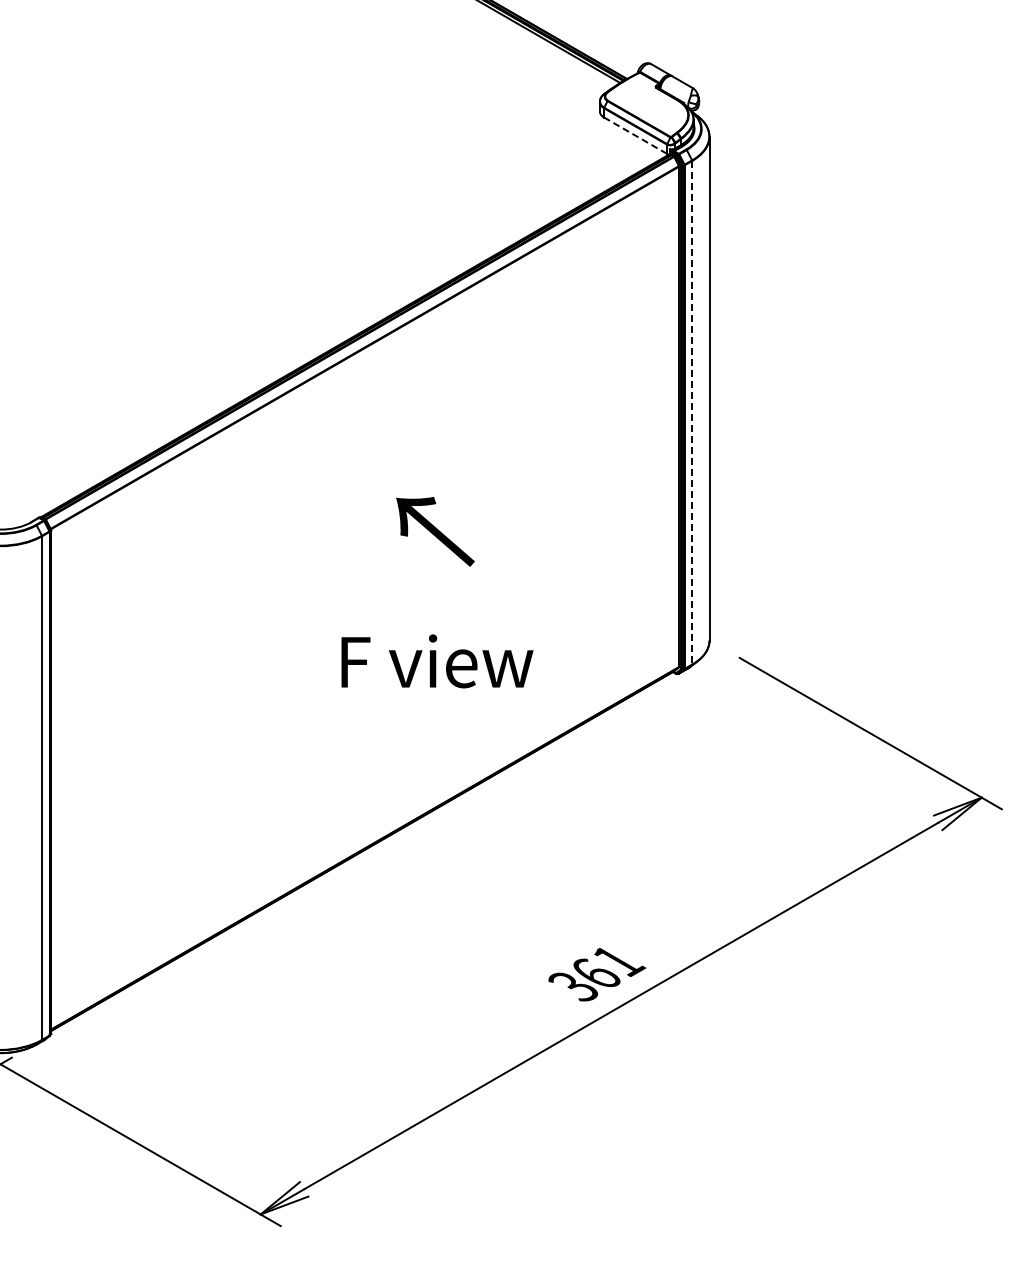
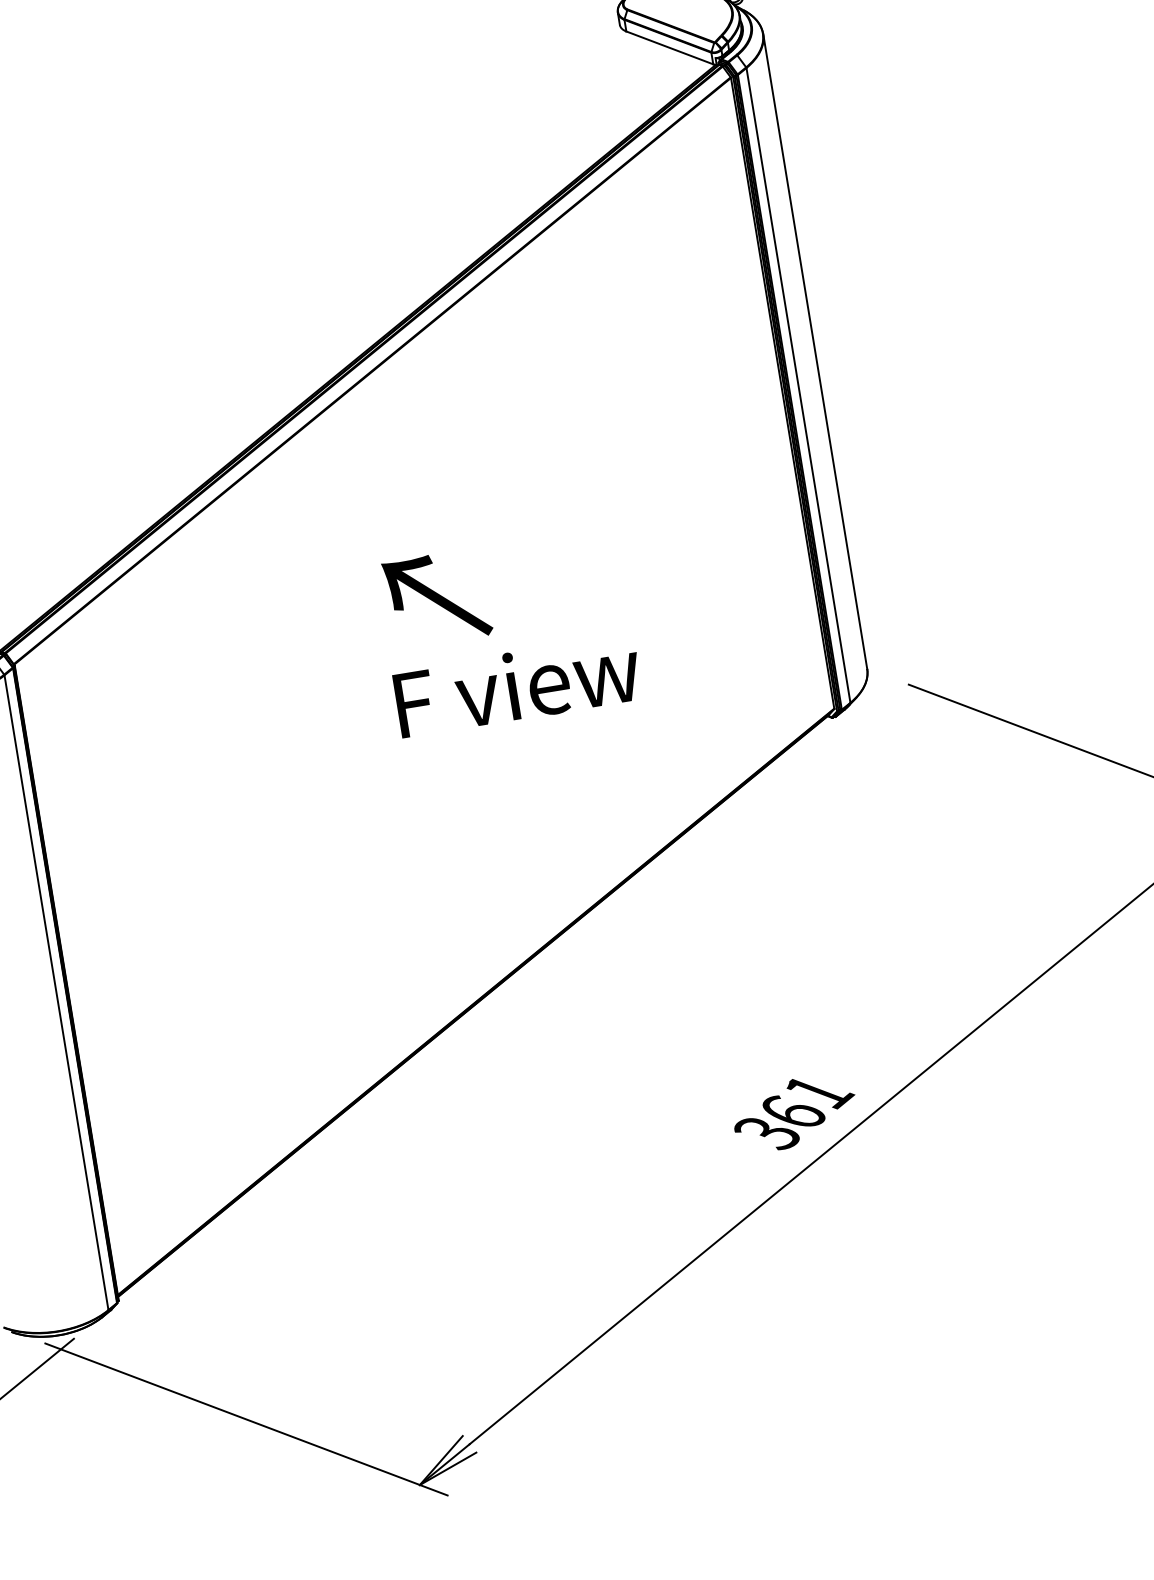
line: (635, 135) -> (669, 47), dashed -> solid
line: (692, 412) -> (798, 385), dashed -> solid
text: (435, 531) -> (437, 598), moved
text: (437, 661) -> (517, 685), moved

